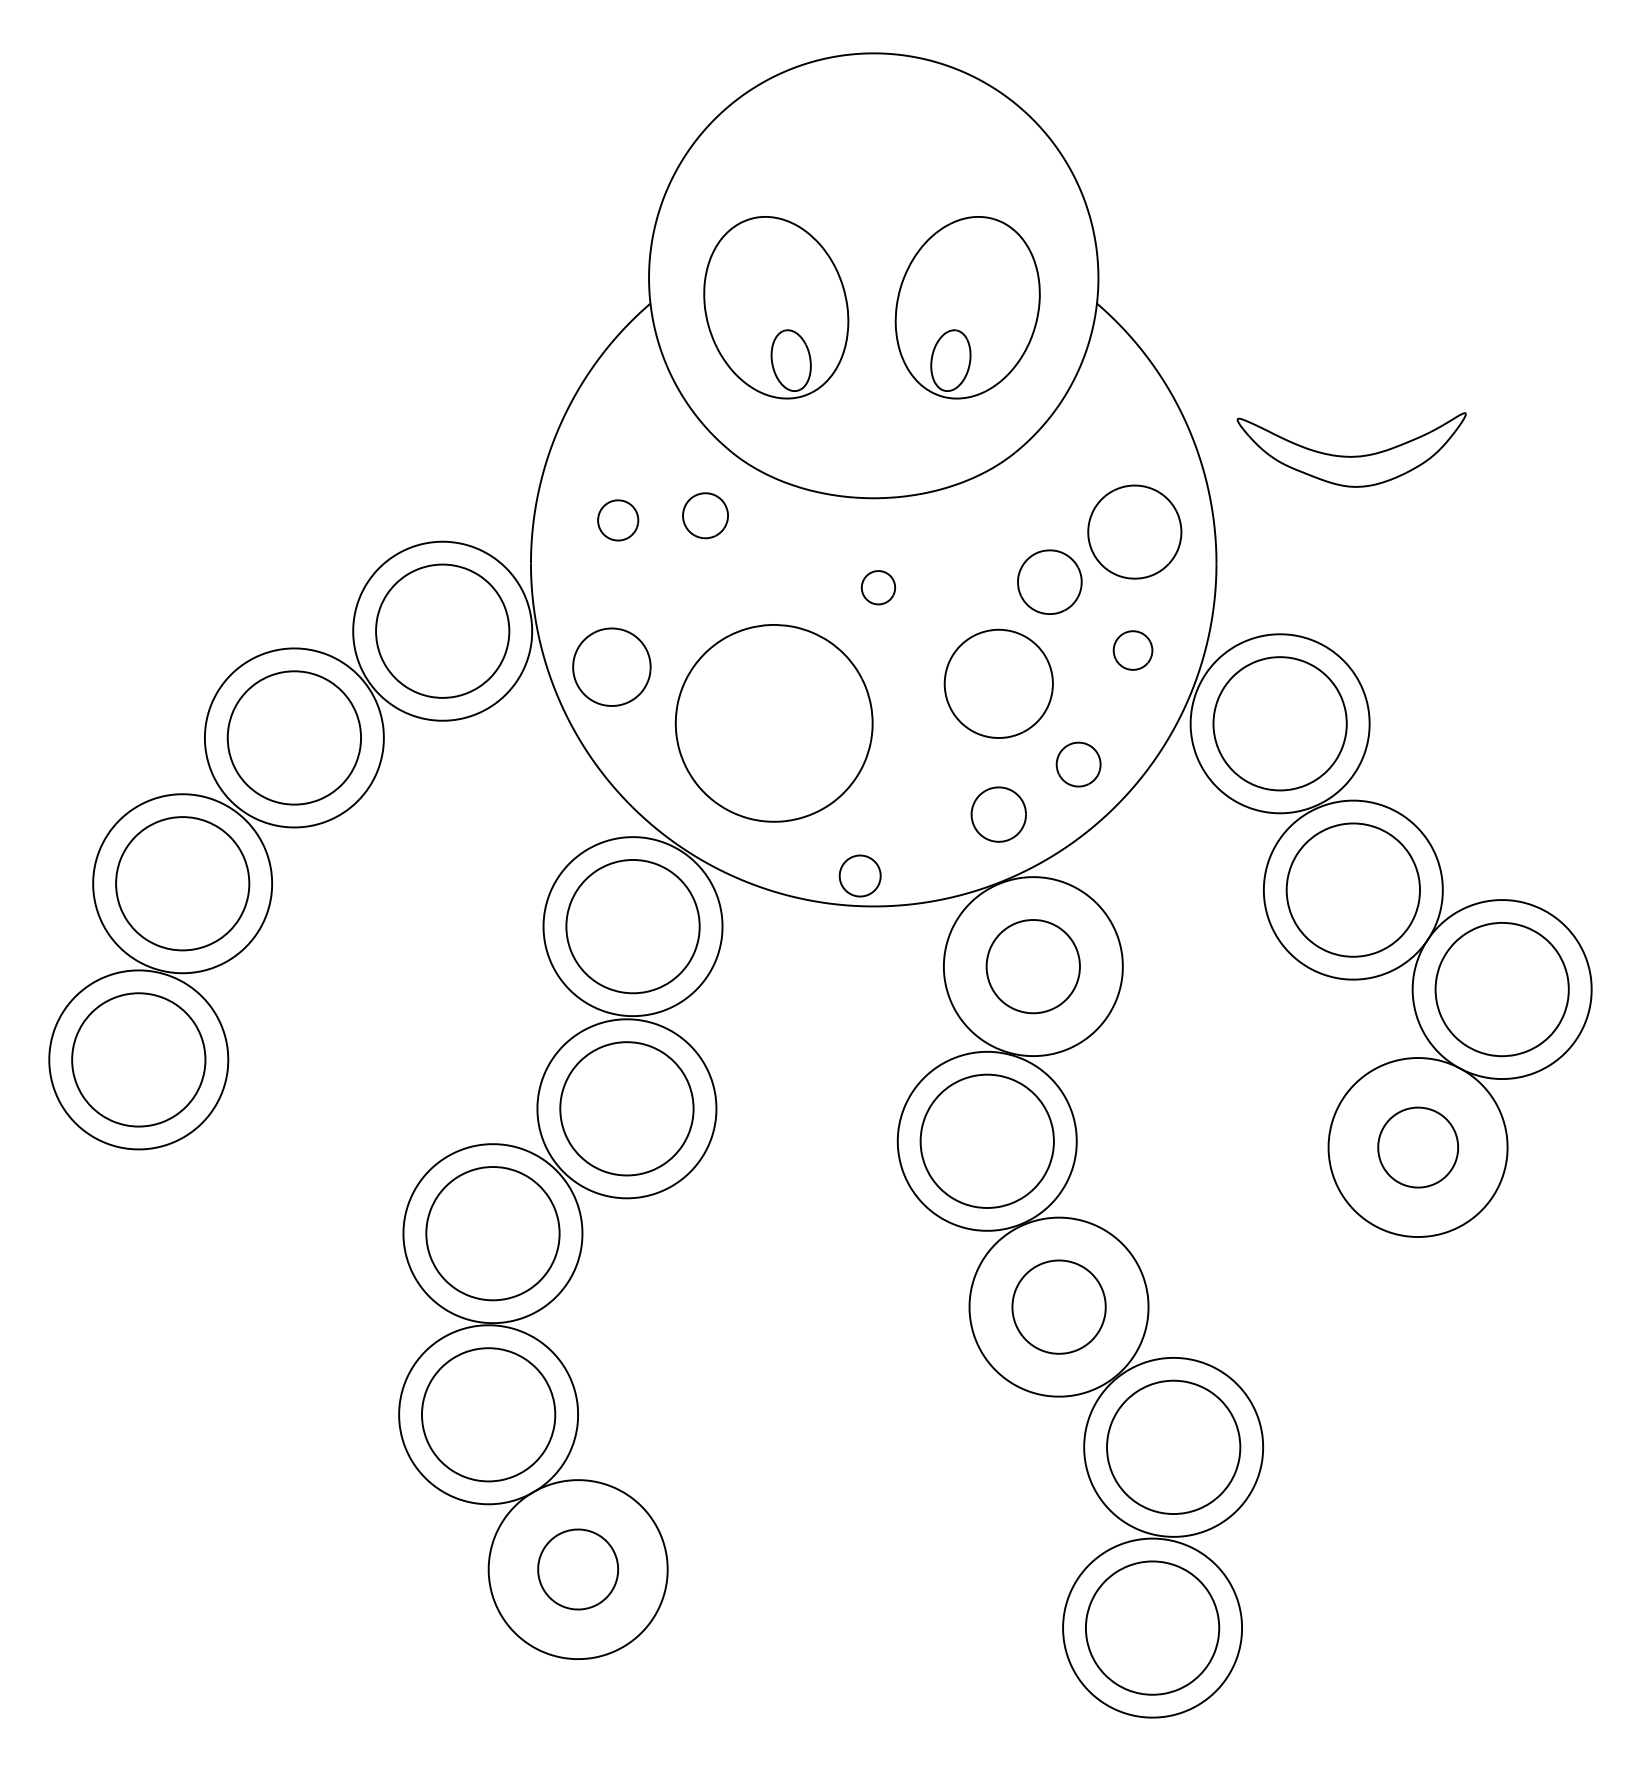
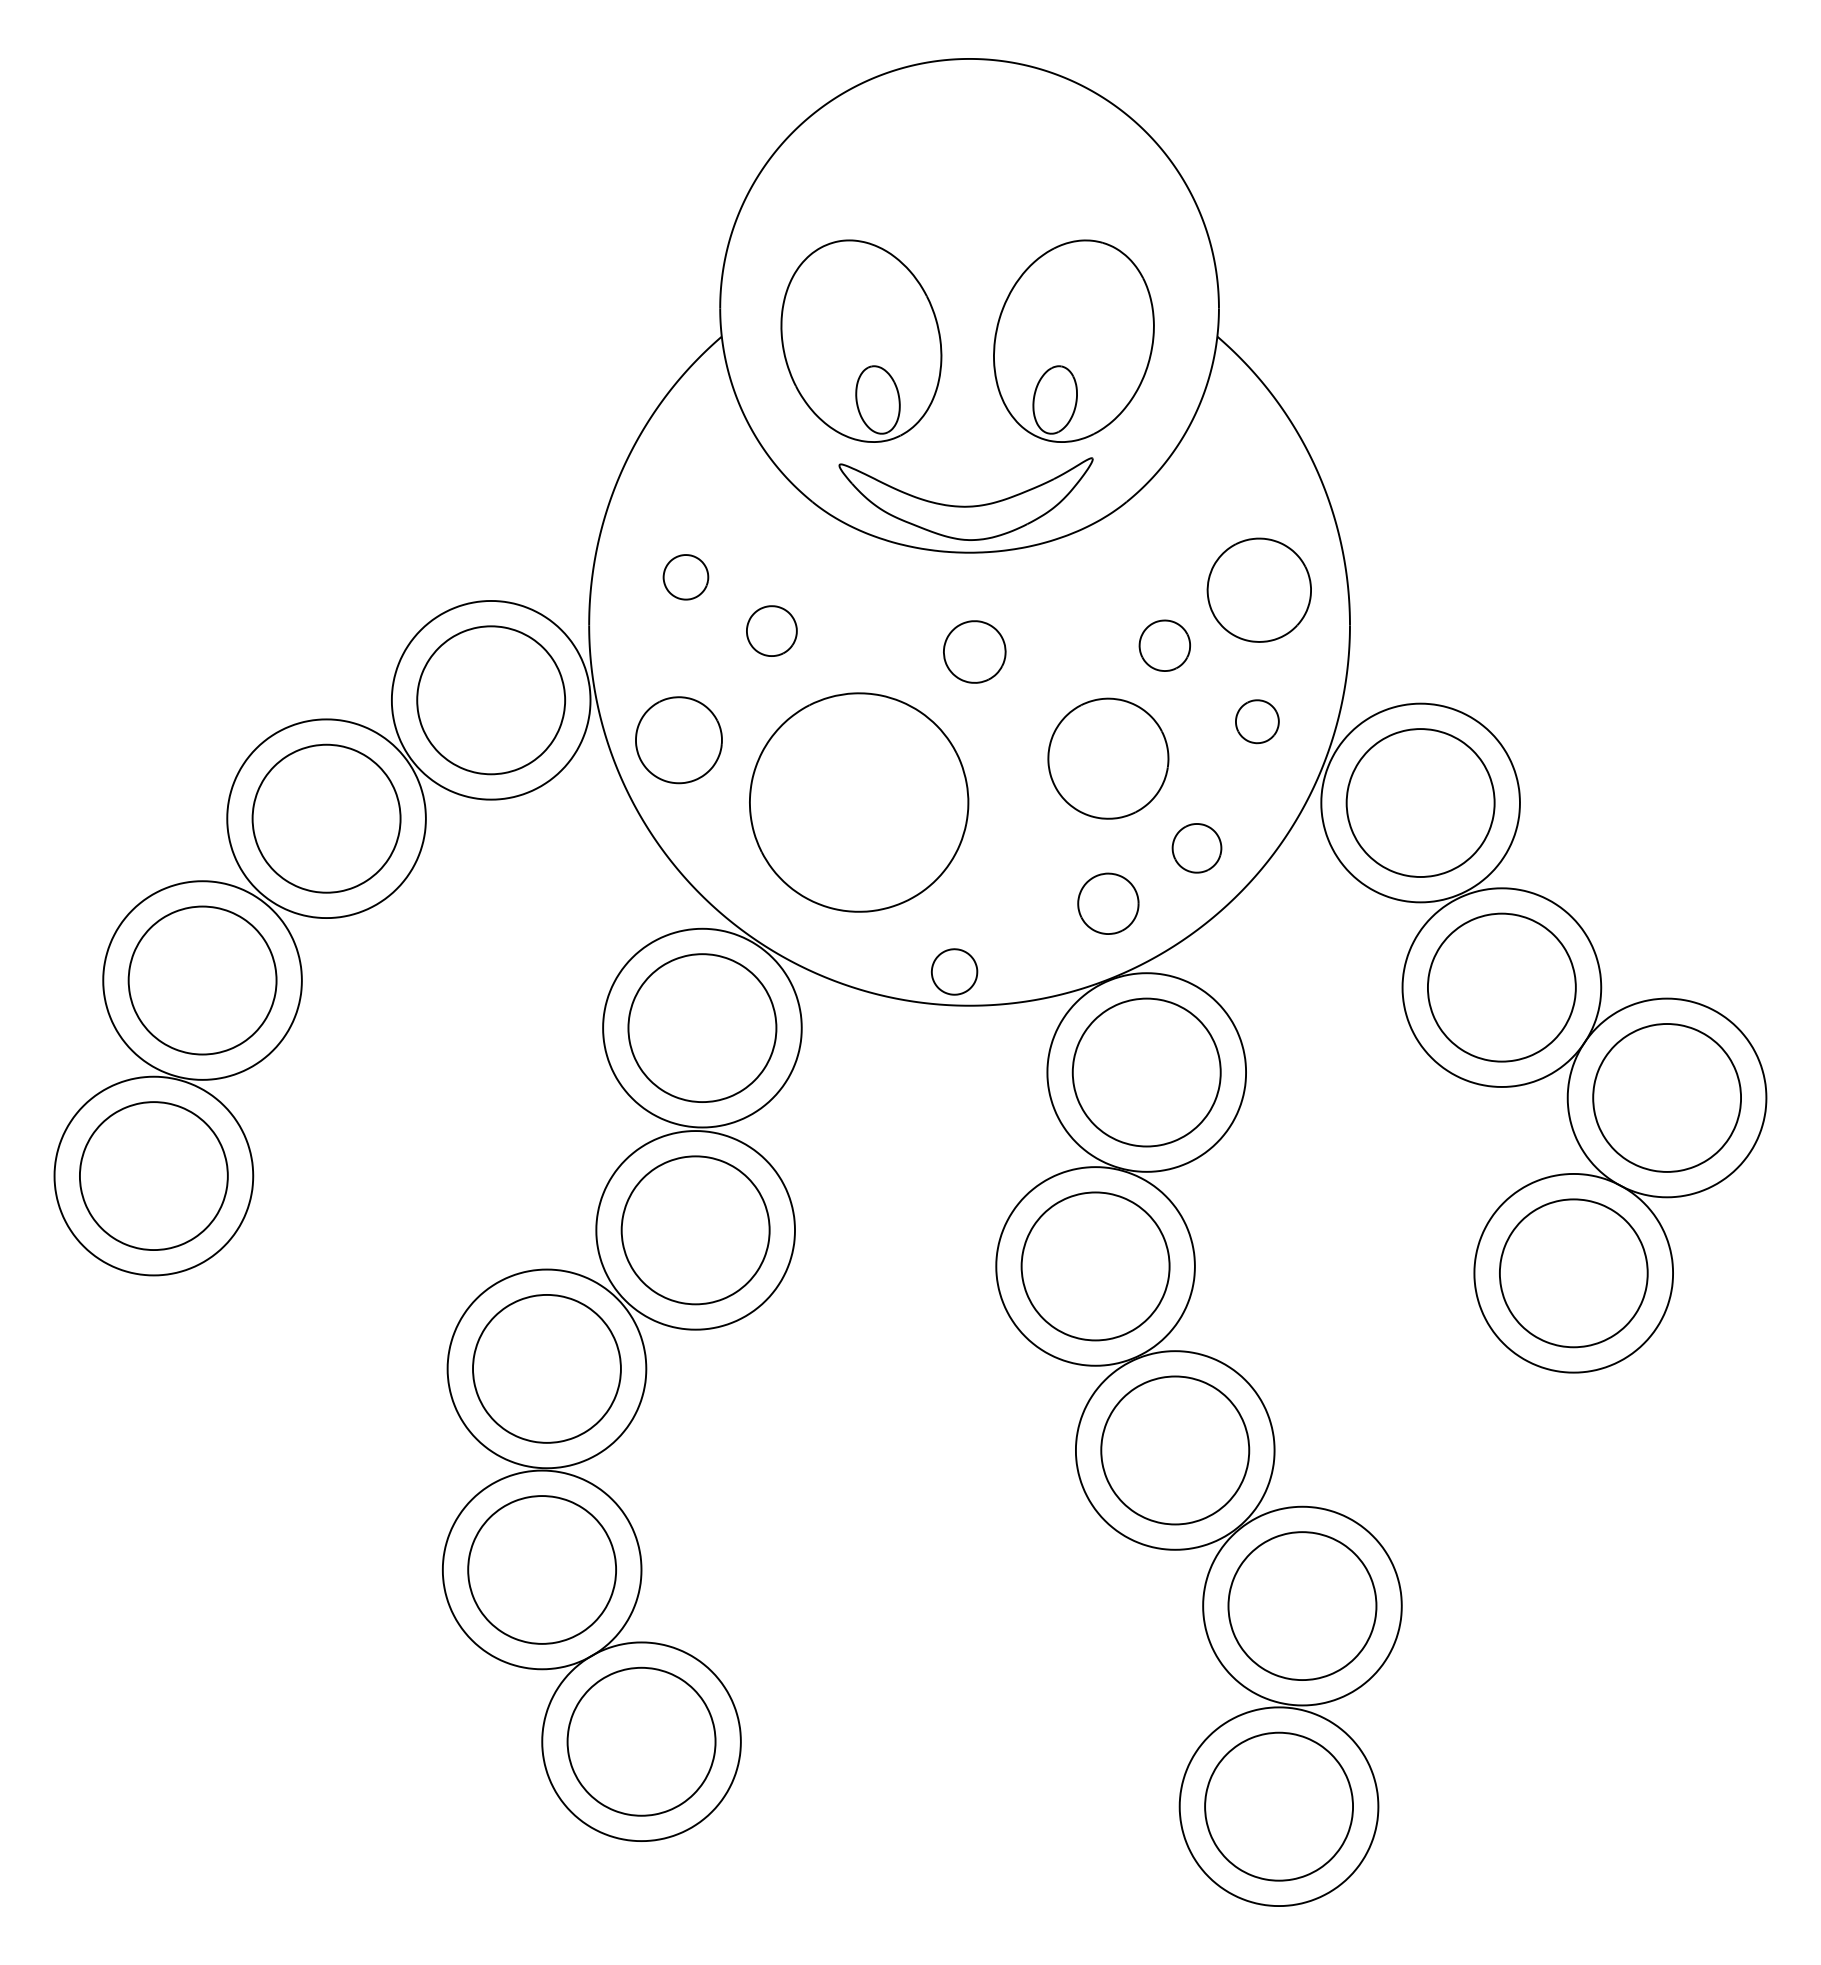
part: (1351, 455) -> (965, 505), moved
part: (705, 515) -> (771, 630), moved
part: (1049, 581) -> (1164, 645), size x0.71
part: (878, 587) -> (974, 651), size x1.67
part: (1033, 966) -> (1146, 1072), size x1.43
part: (1417, 1147) -> (1573, 1273), size x1.67
part: (1059, 1307) -> (1175, 1450), size x1.43
part: (578, 1569) -> (641, 1741), size x1.67

